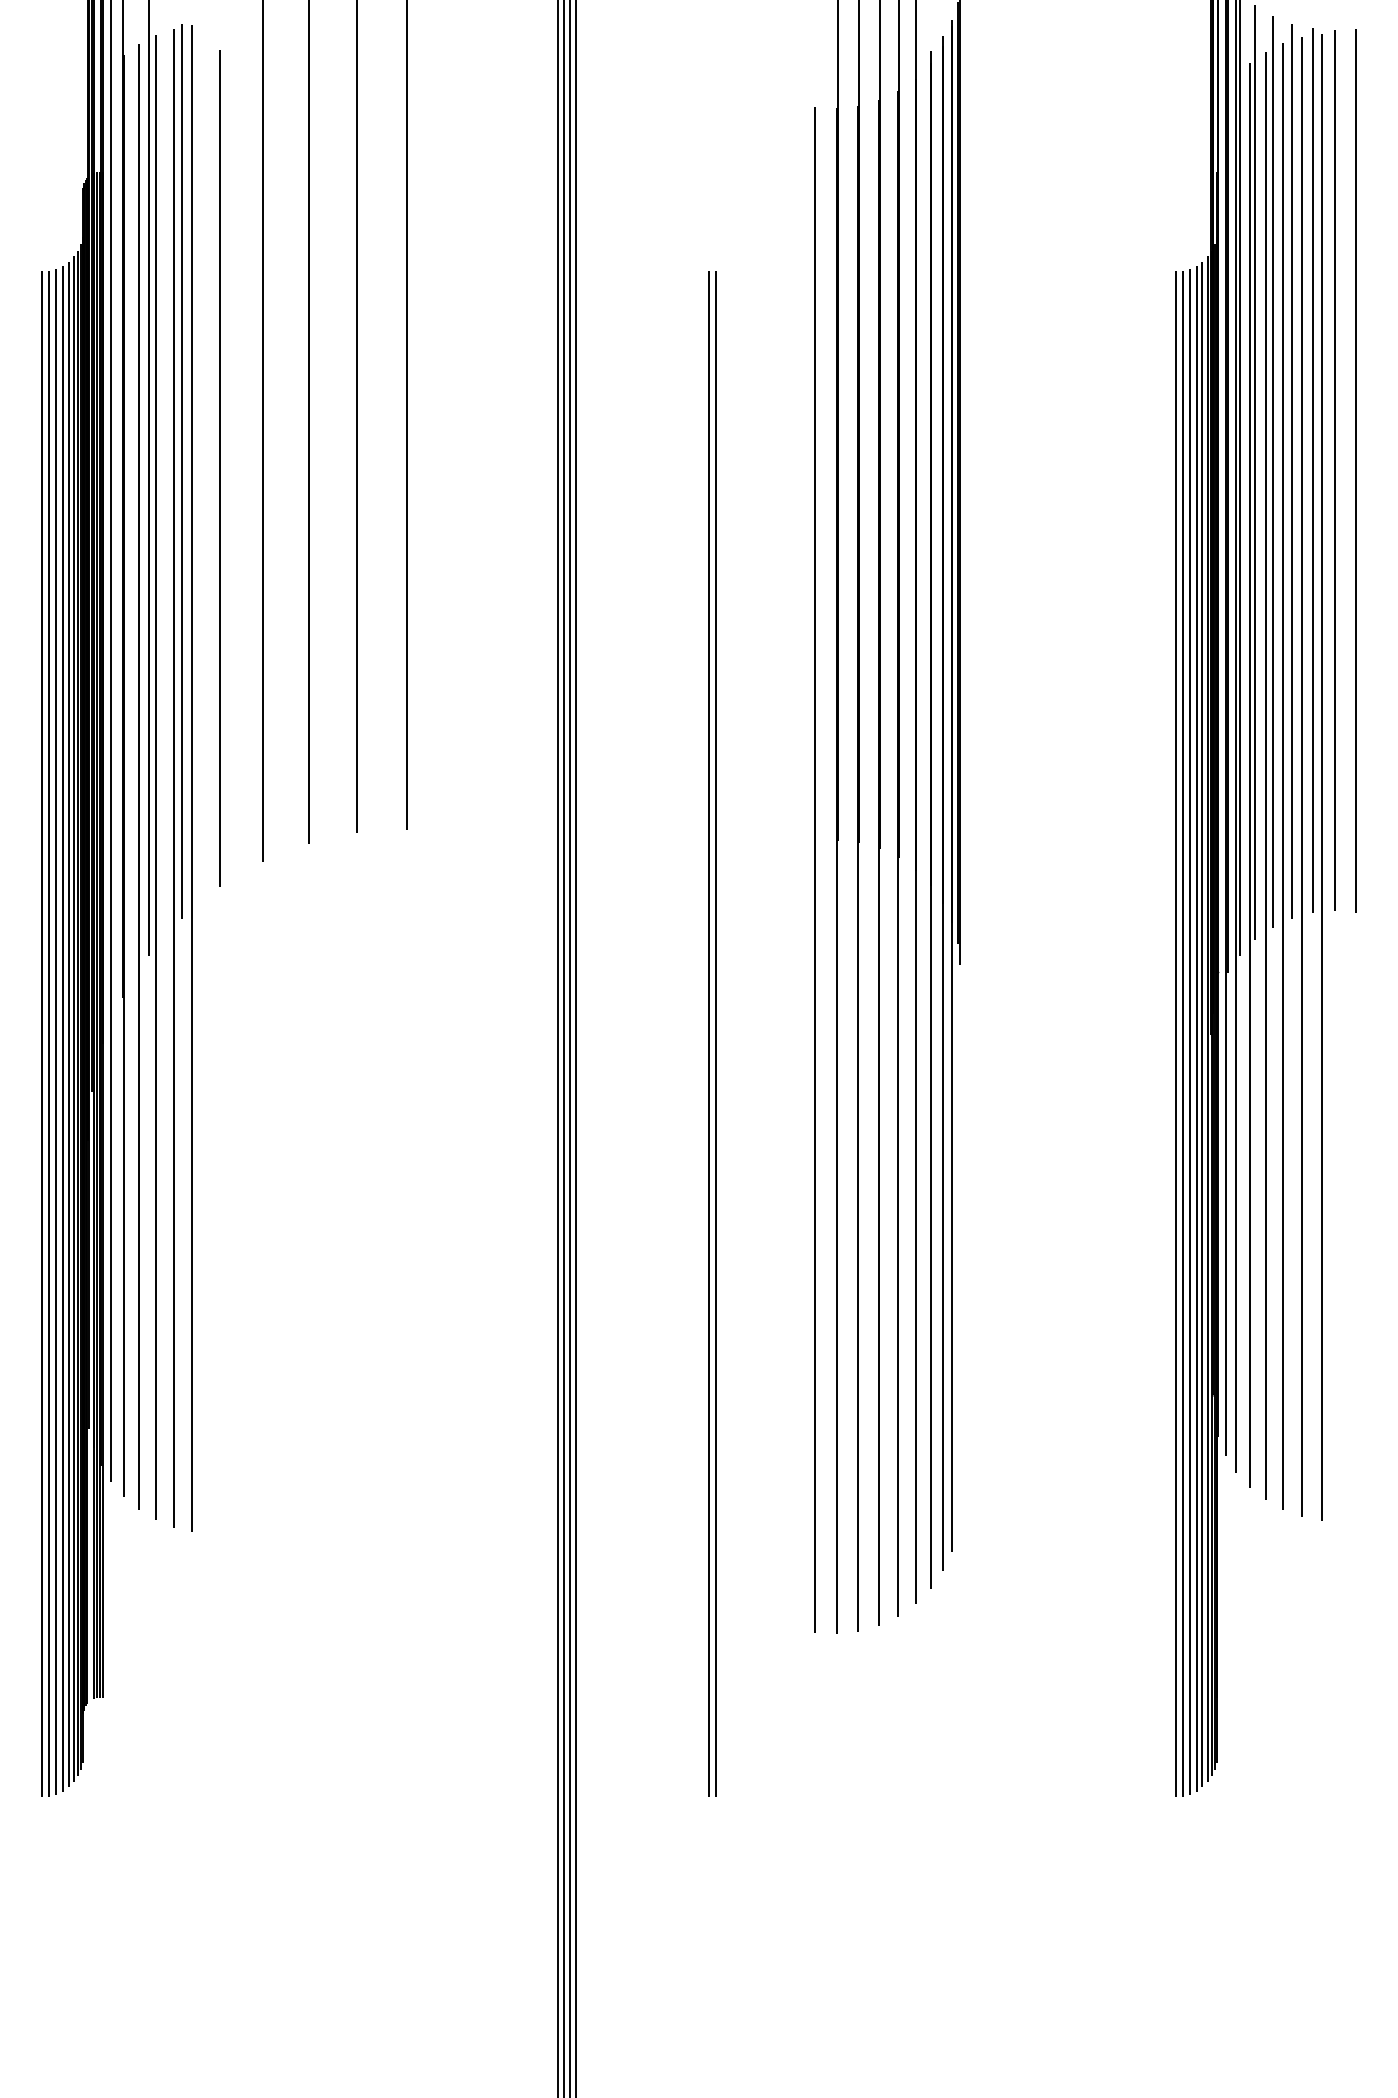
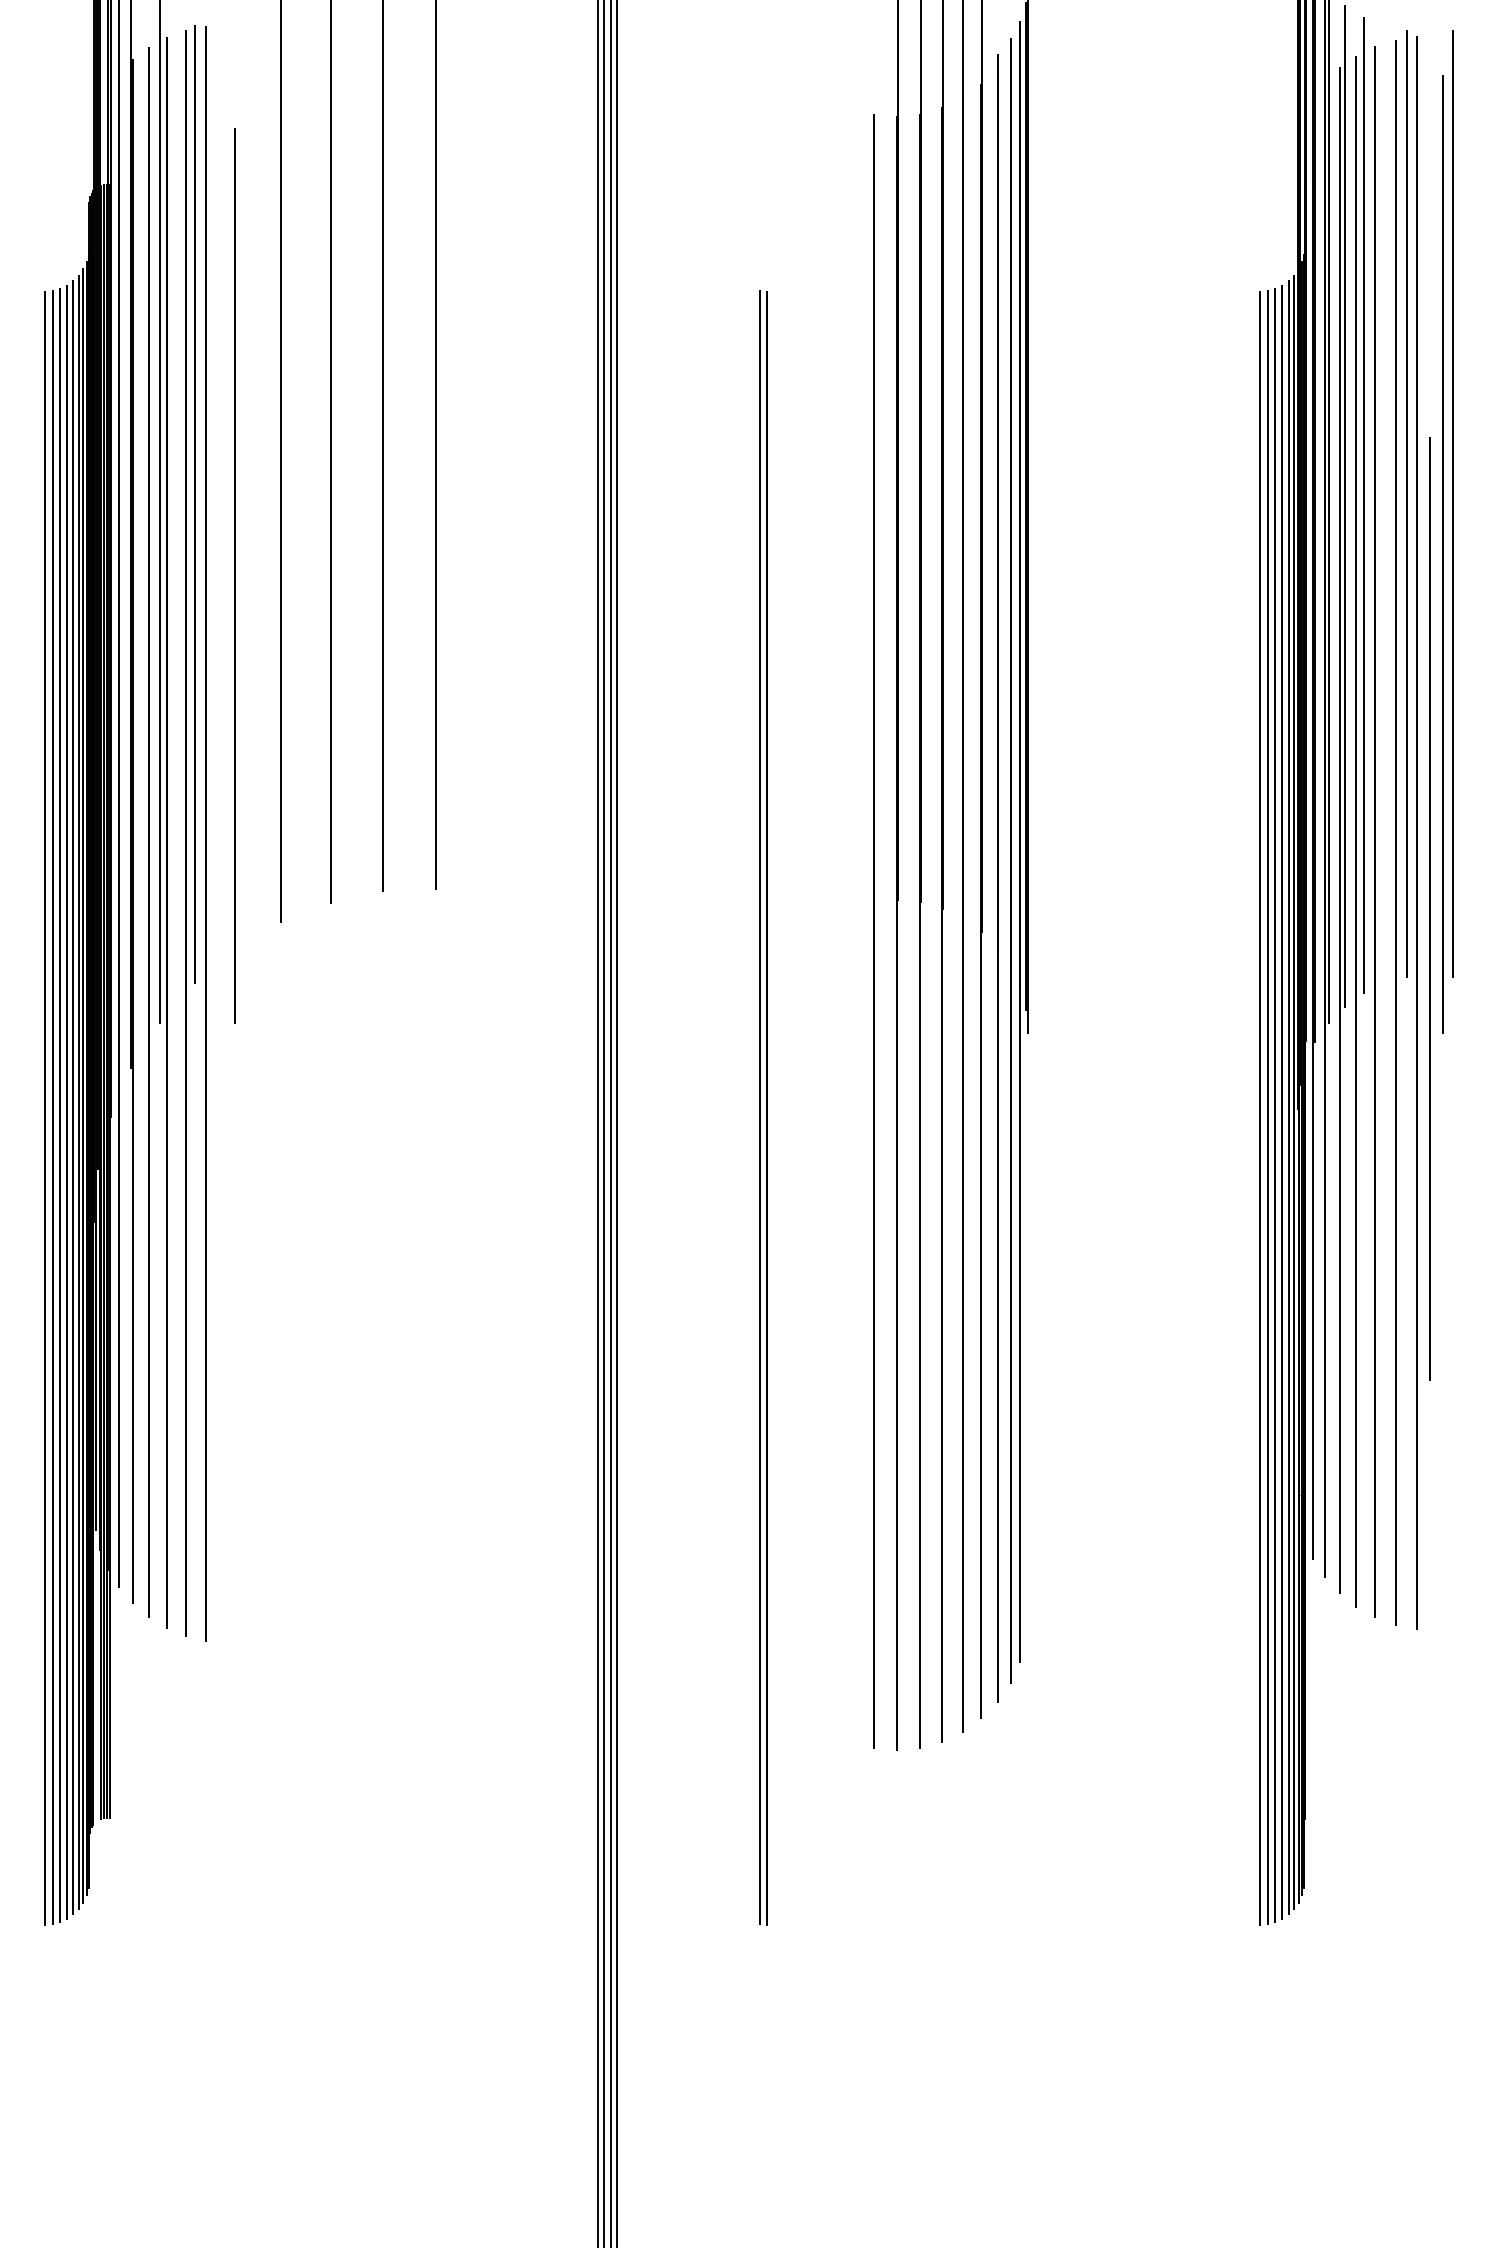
line: (218, 468) -> (234, 575), moved
line: (1291, 470) -> (1442, 554), moved
line: (1333, 470) -> (1429, 908), moved

